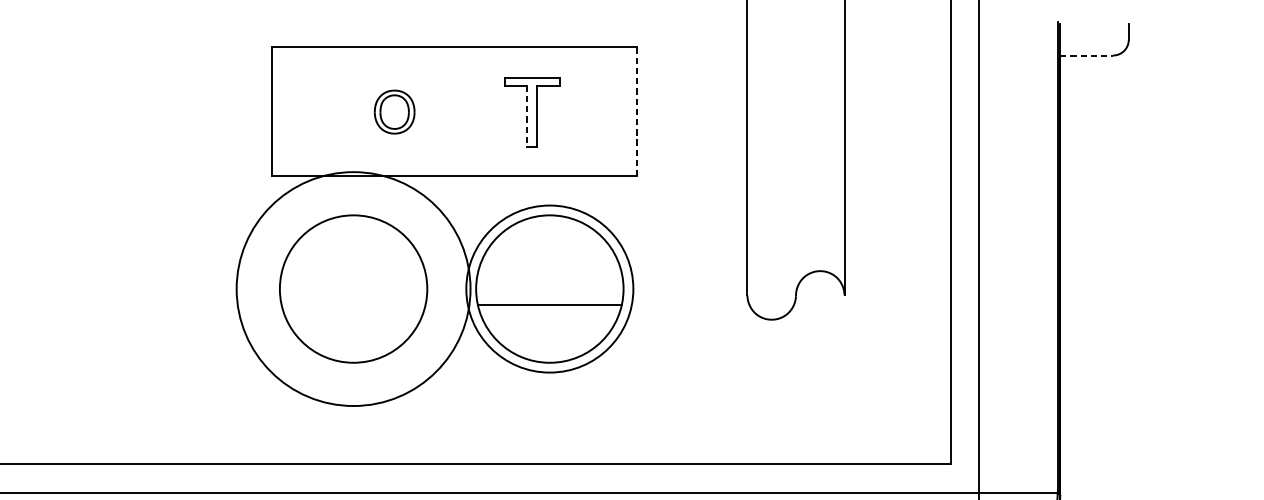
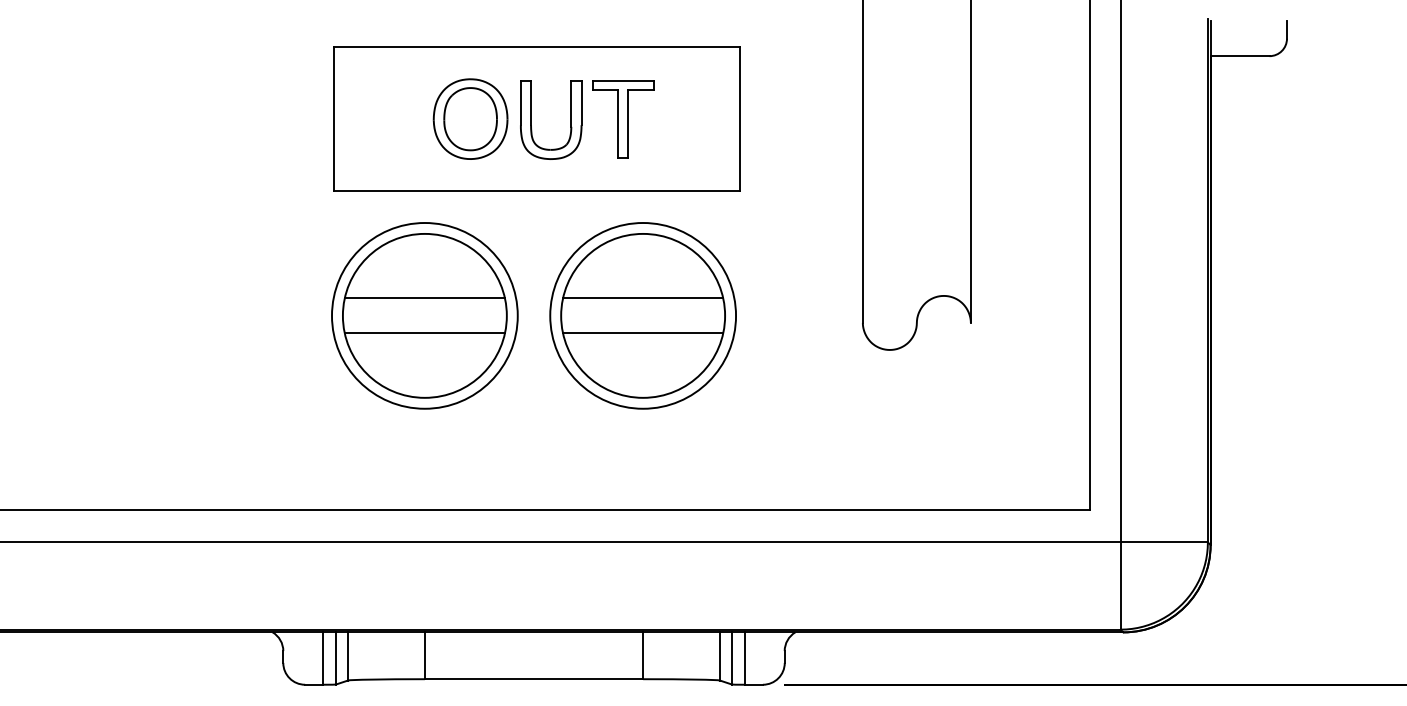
line: (1087, 55) -> (1240, 56), dashed -> solid
part: (394, 111) -> (470, 118), size x1.67
line: (636, 111) -> (739, 118), dashed -> solid
part: (484, 112) -> (570, 119), added
line: (527, 116) -> (618, 124), dashed -> solid
line: (353, 273) -> (424, 298), added
line: (550, 273) -> (643, 298), added
circle: (353, 288) -> (424, 315), size x0.71
line: (353, 304) -> (424, 333), added

